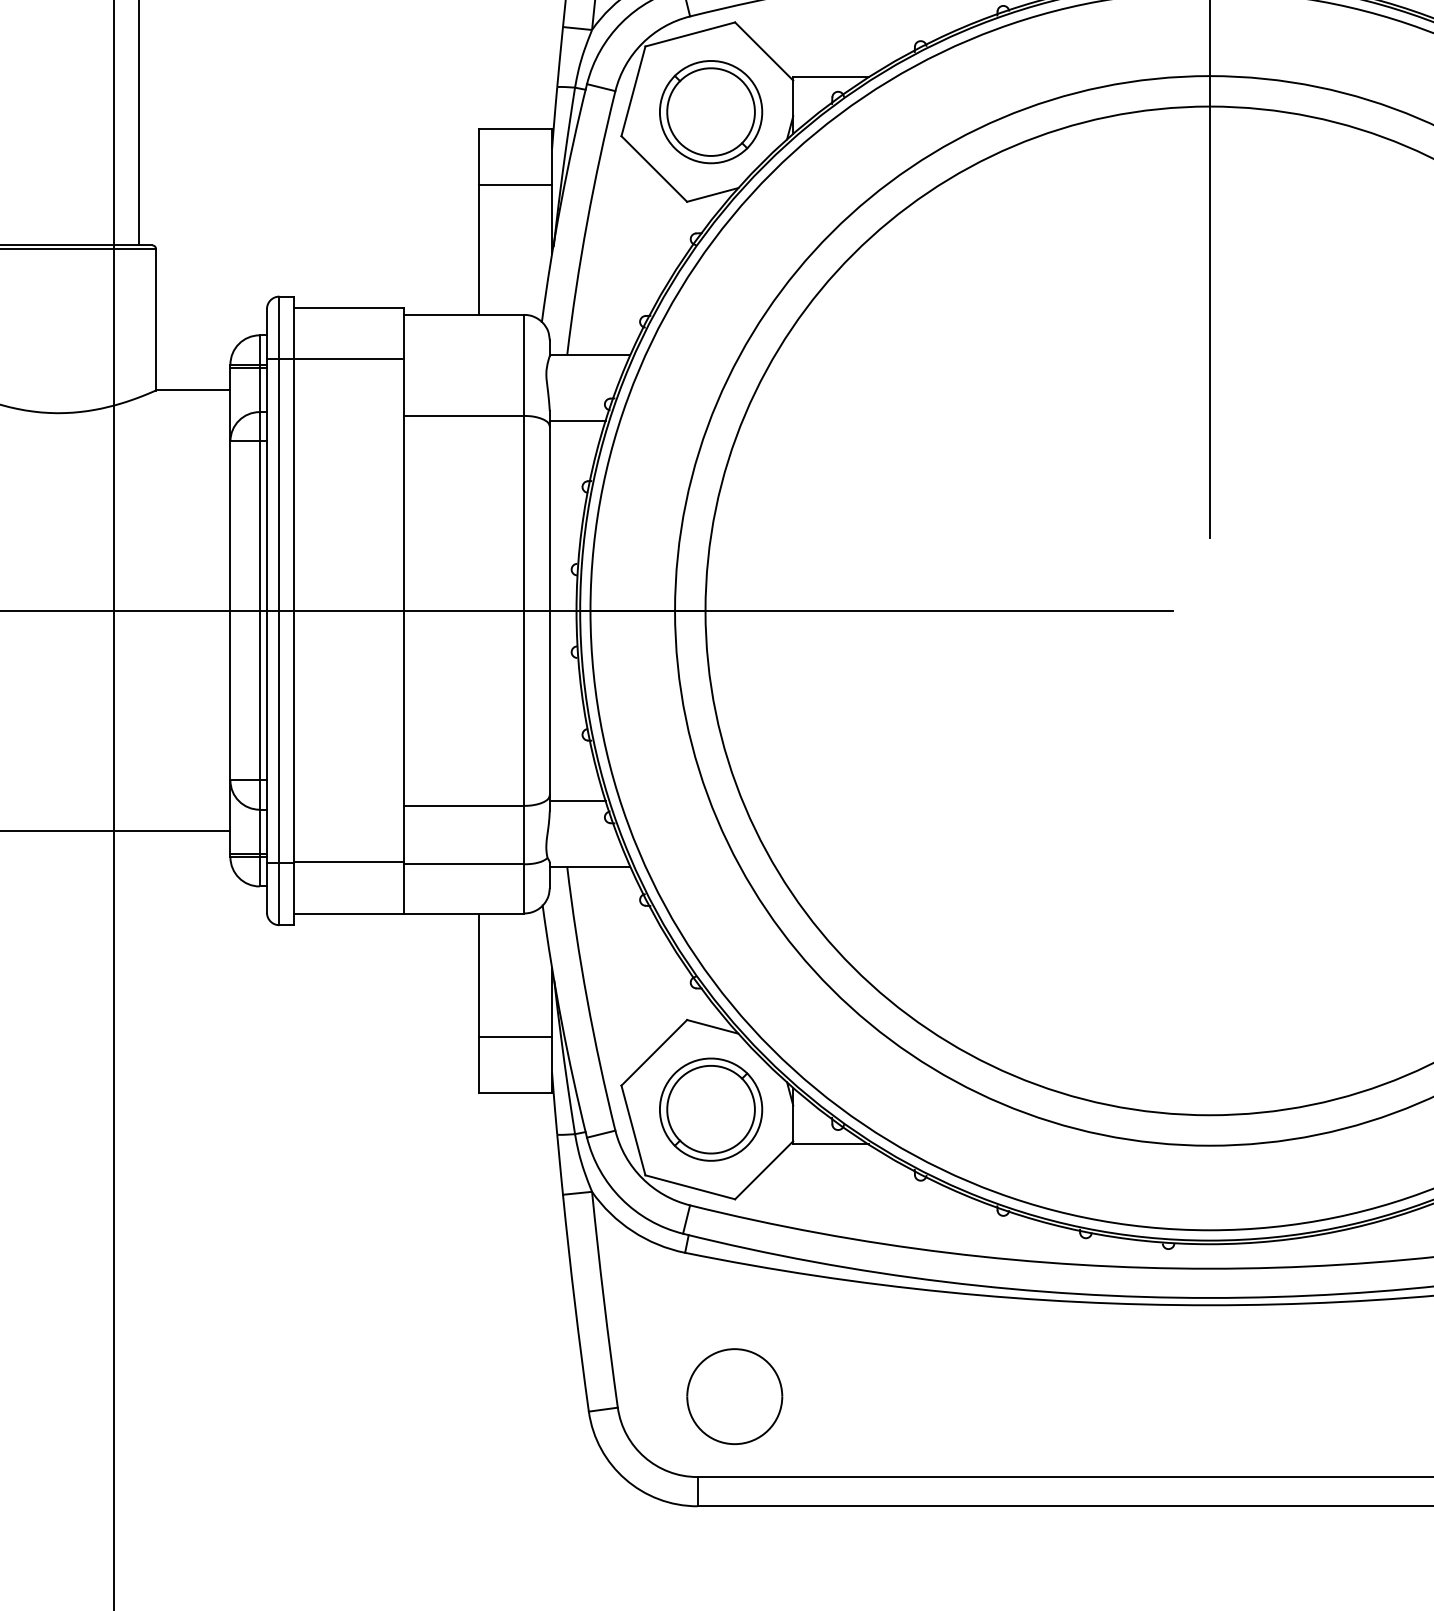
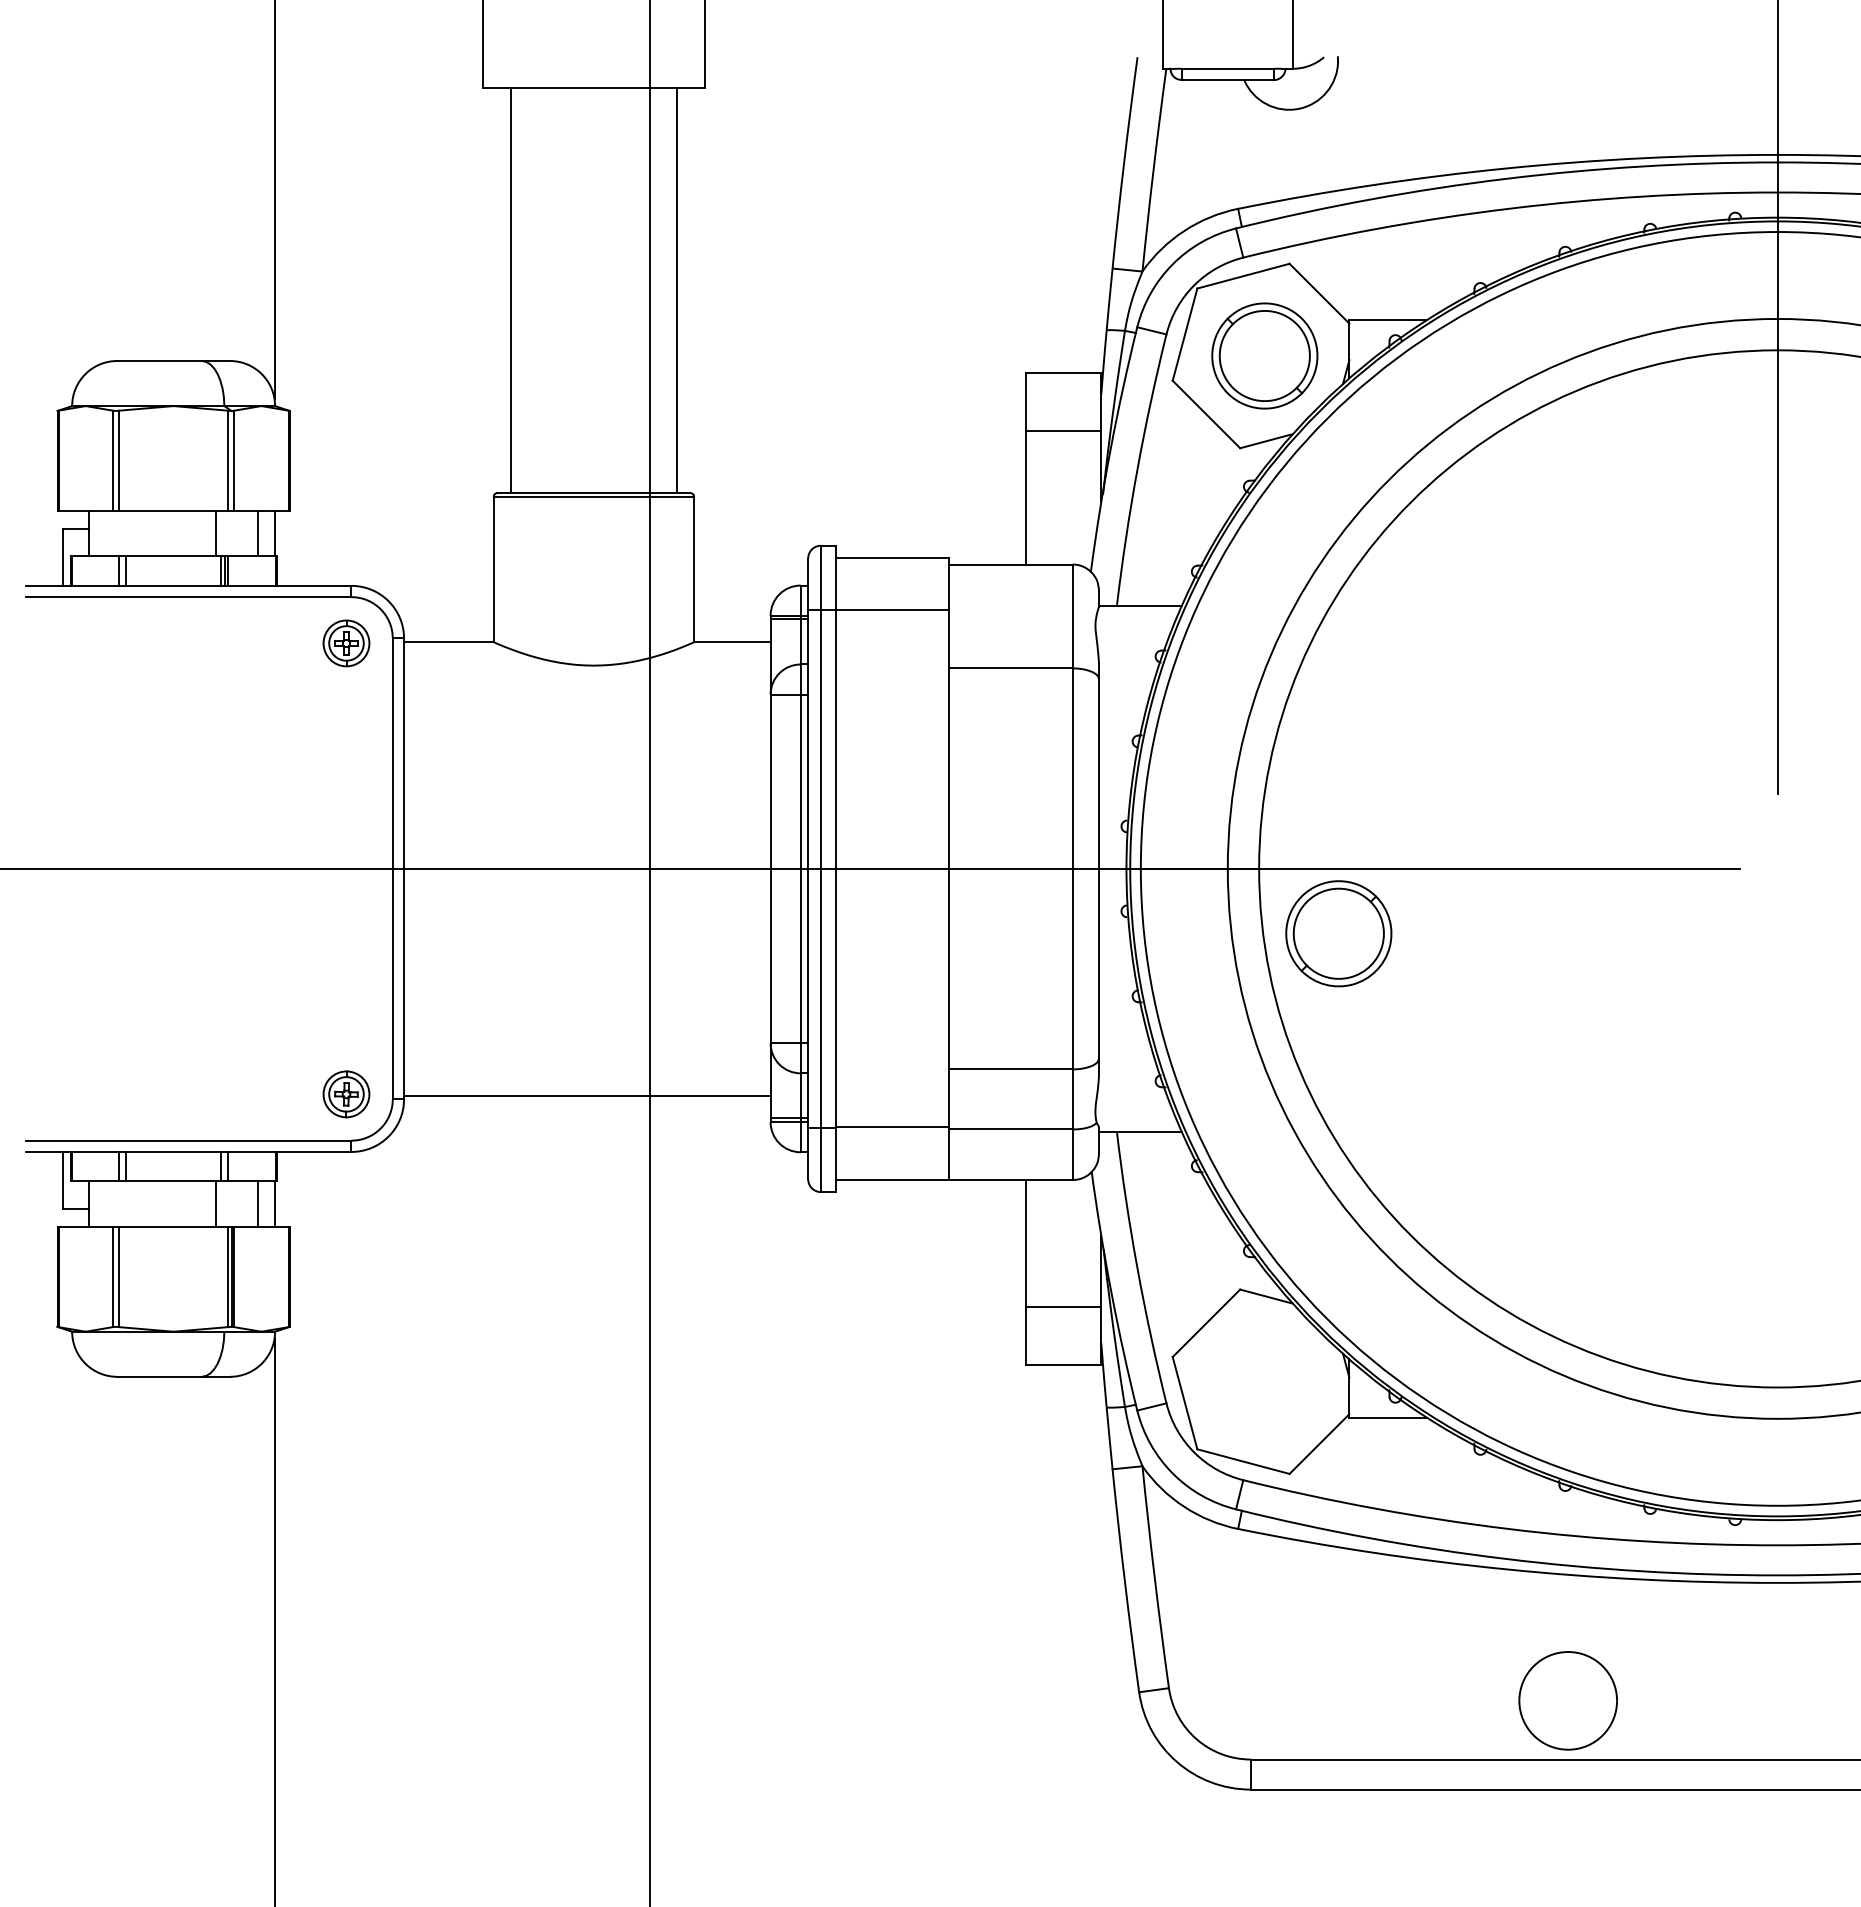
line: (577, 420) -> (1127, 673), removed
line: (577, 801) -> (1127, 1064), removed
part: (710, 1109) -> (1338, 933), moved
part: (734, 1396) -> (1567, 1700), moved

